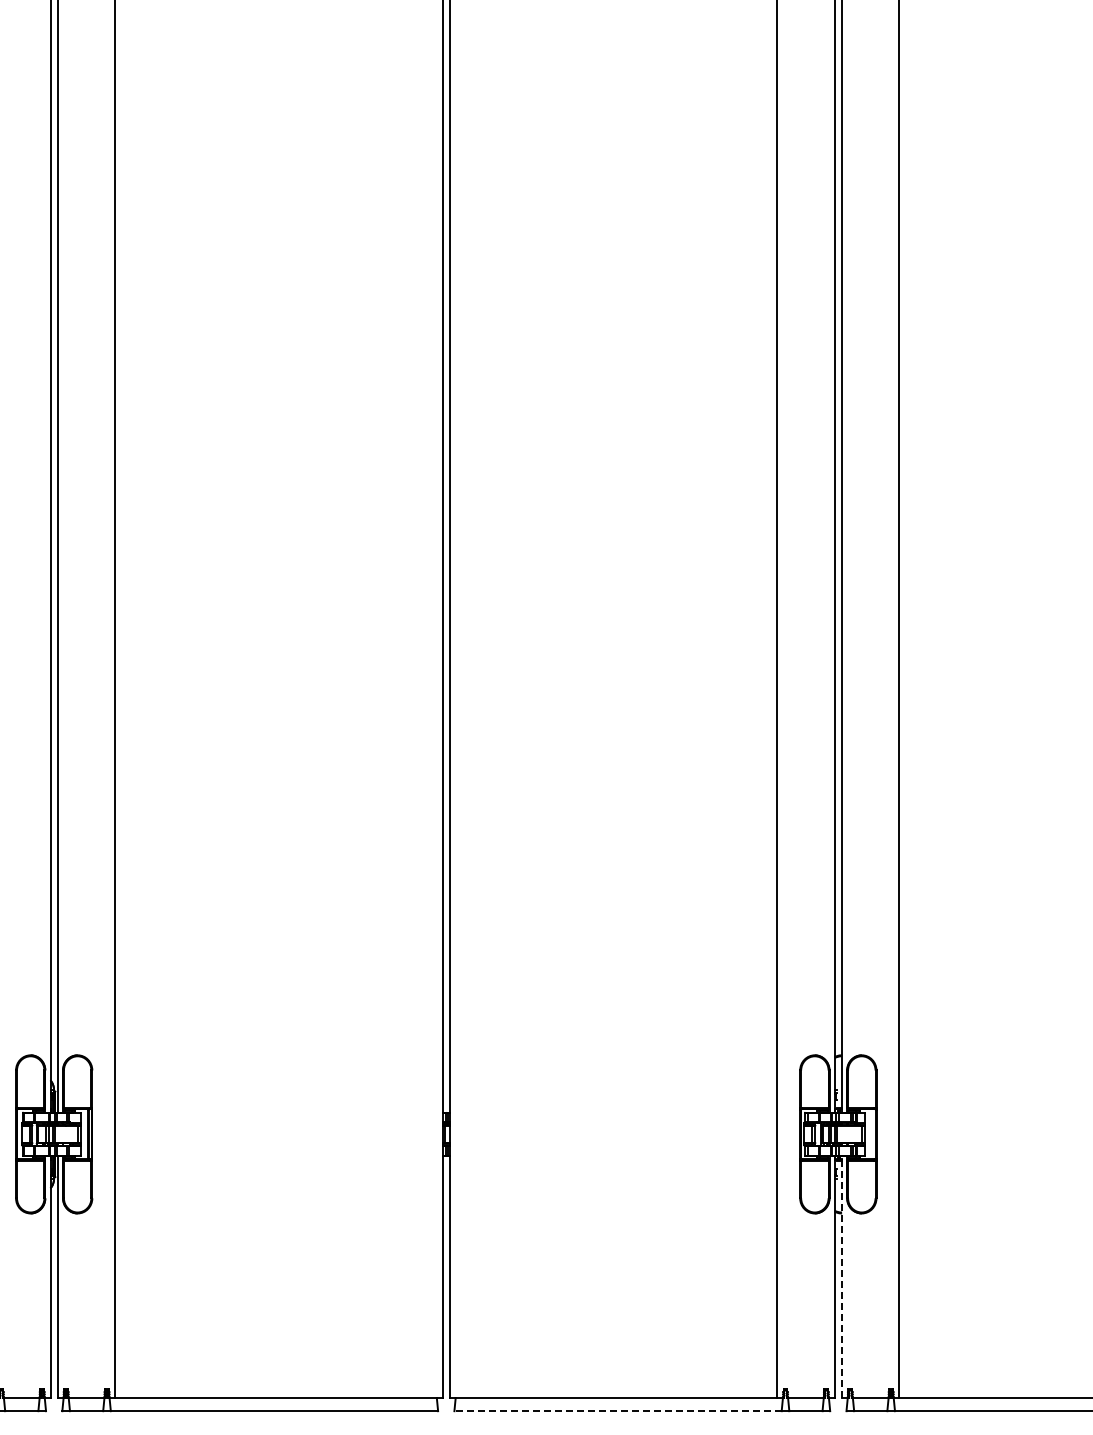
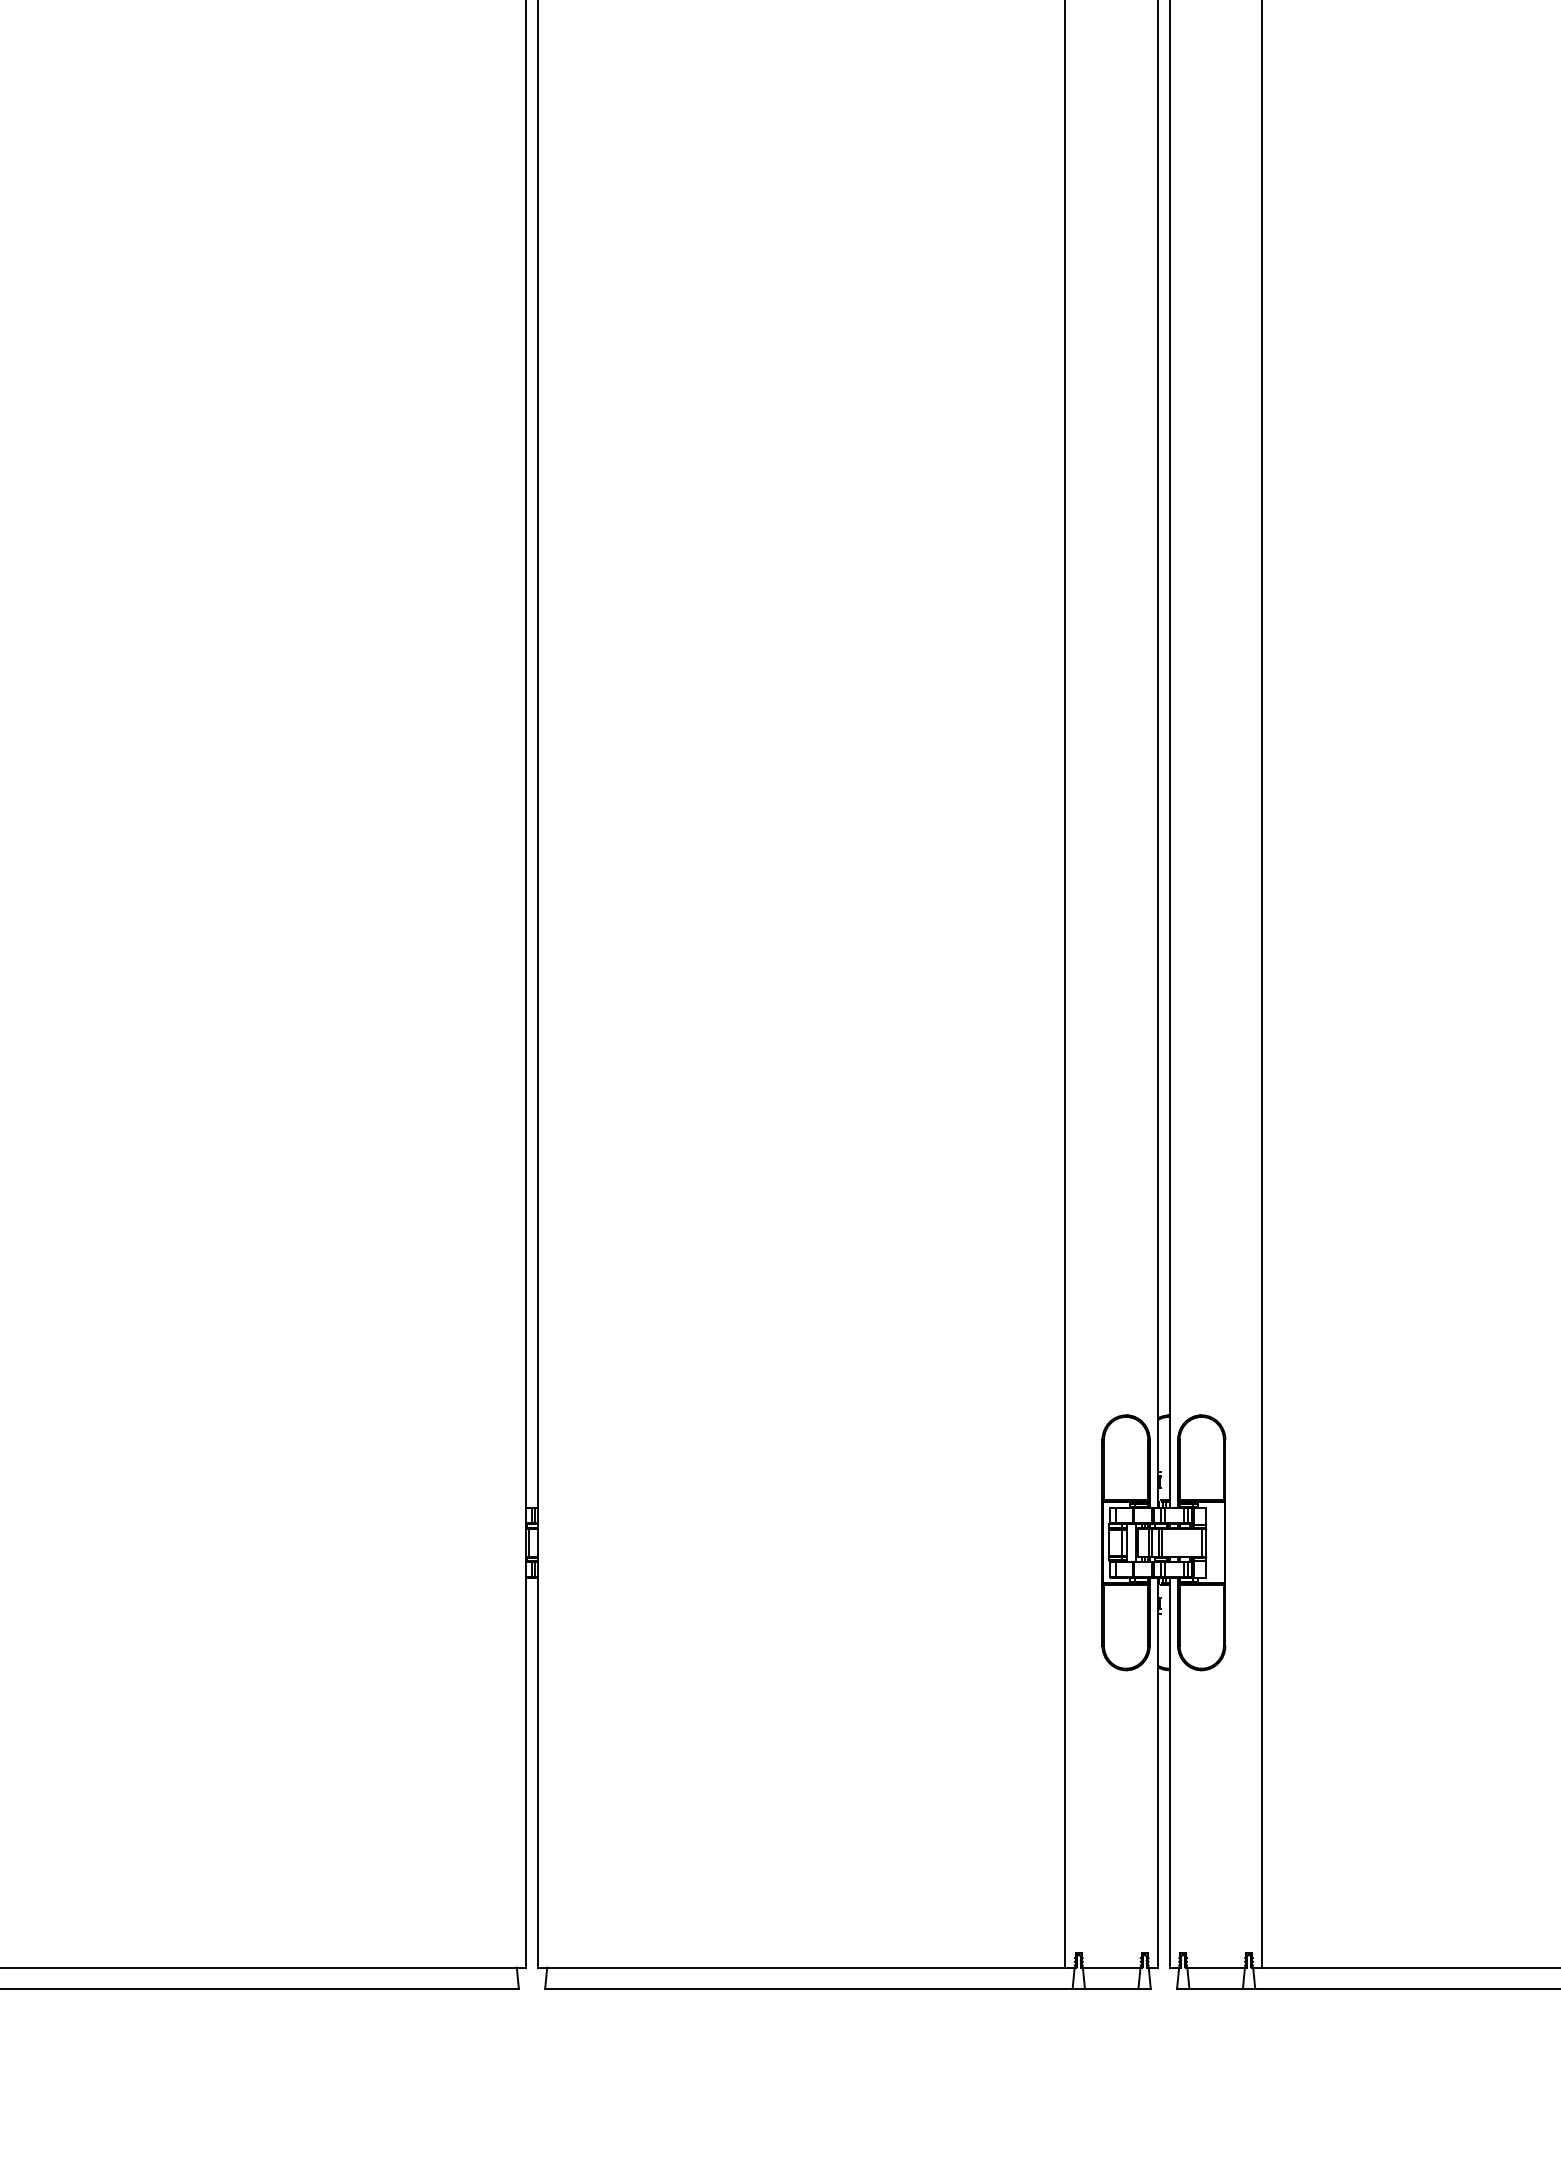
line: (842, 1277) -> (1170, 1773), dashed -> solid
line: (618, 1411) -> (809, 1989), dashed -> solid

